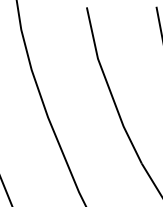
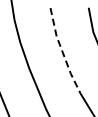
line: (108, 88) -> (62, 52), solid -> dashed

